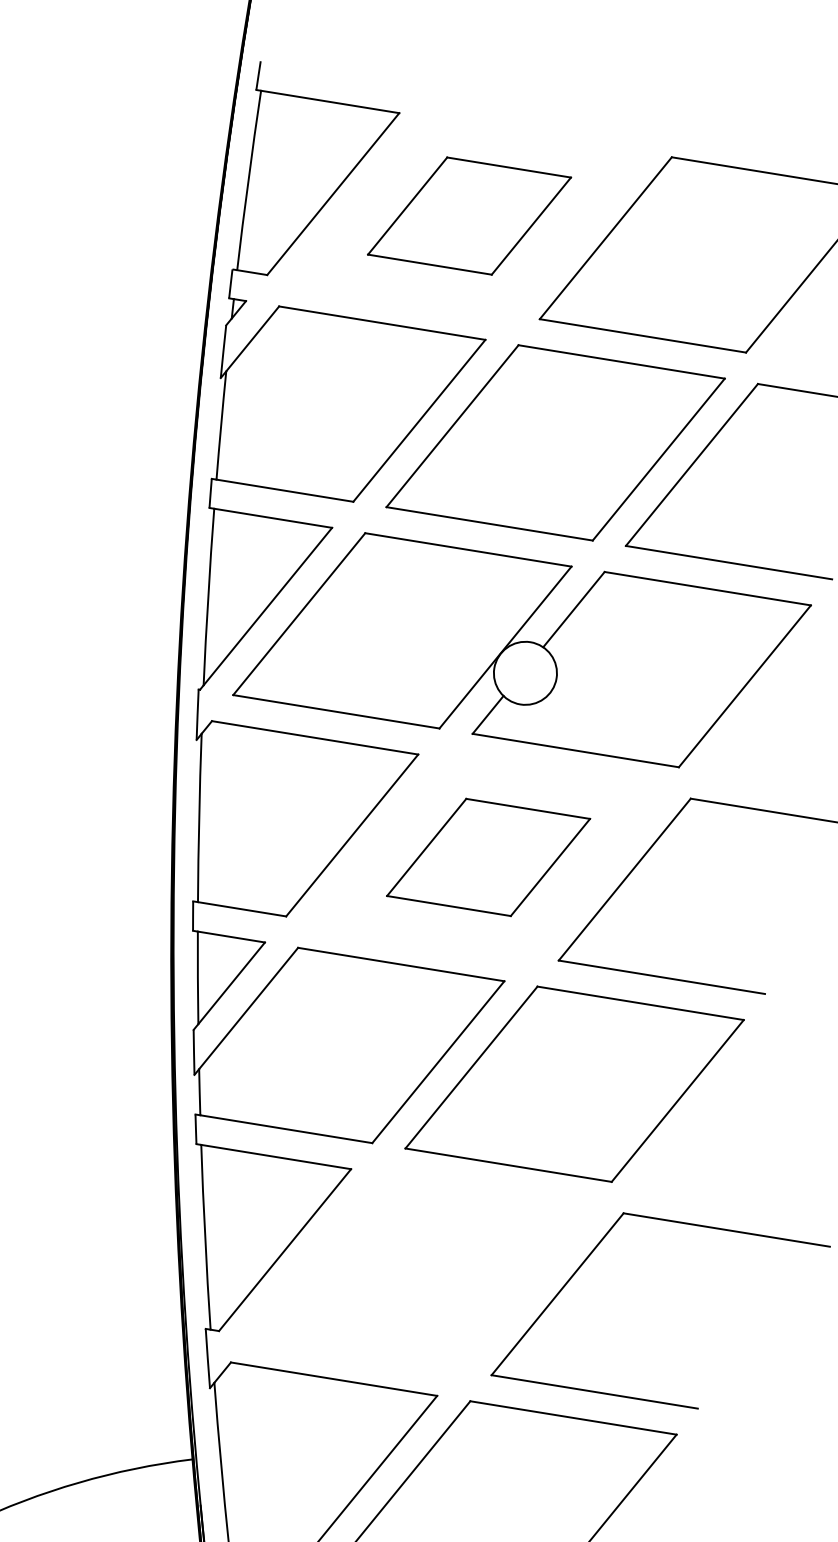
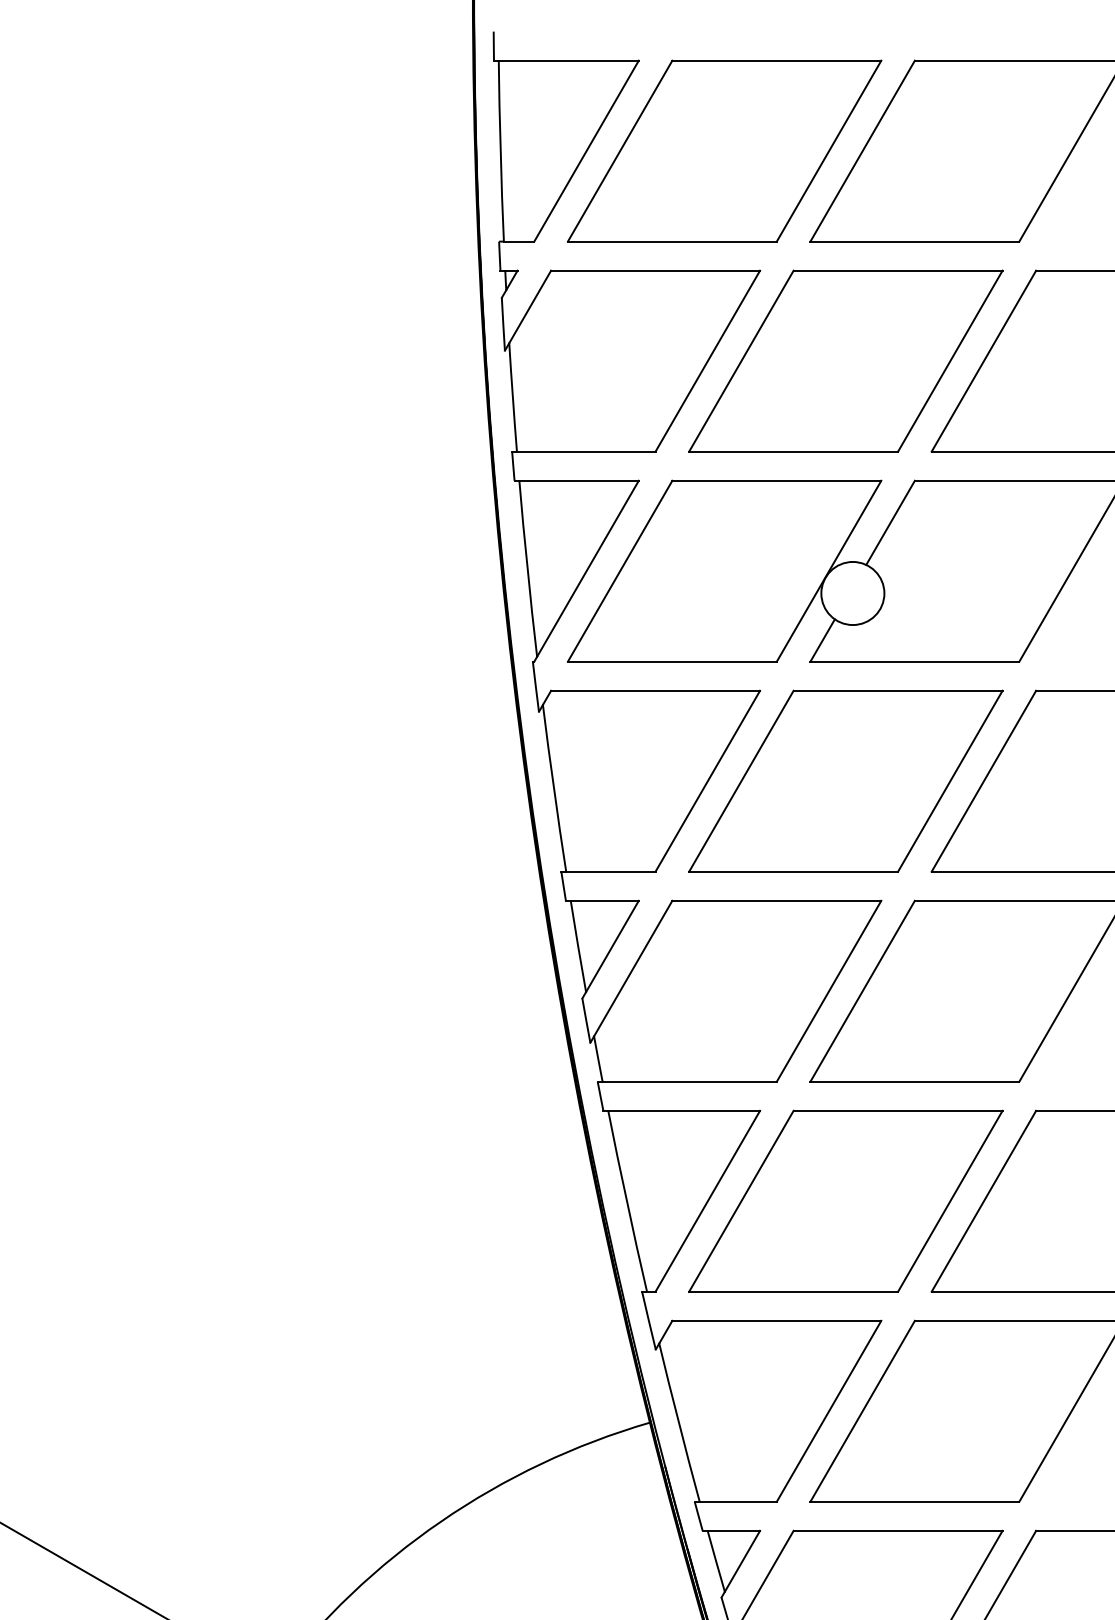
part: (469, 215) -> (724, 150), size x1.67
part: (488, 856) -> (845, 780), size x1.67
part: (421, 1271) -> (845, 1200), added

